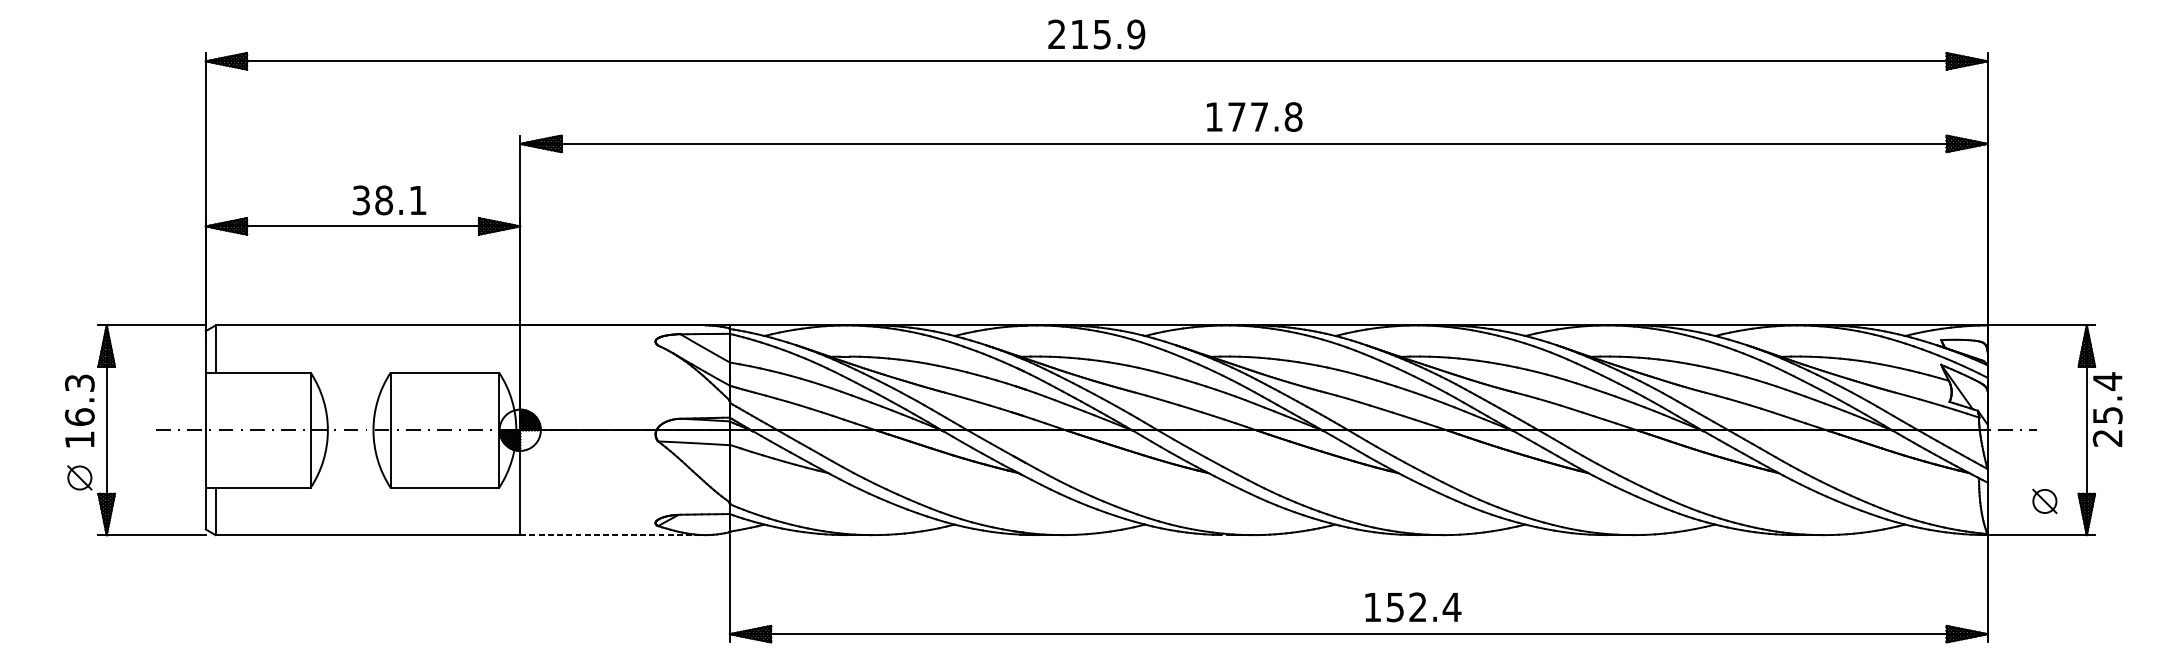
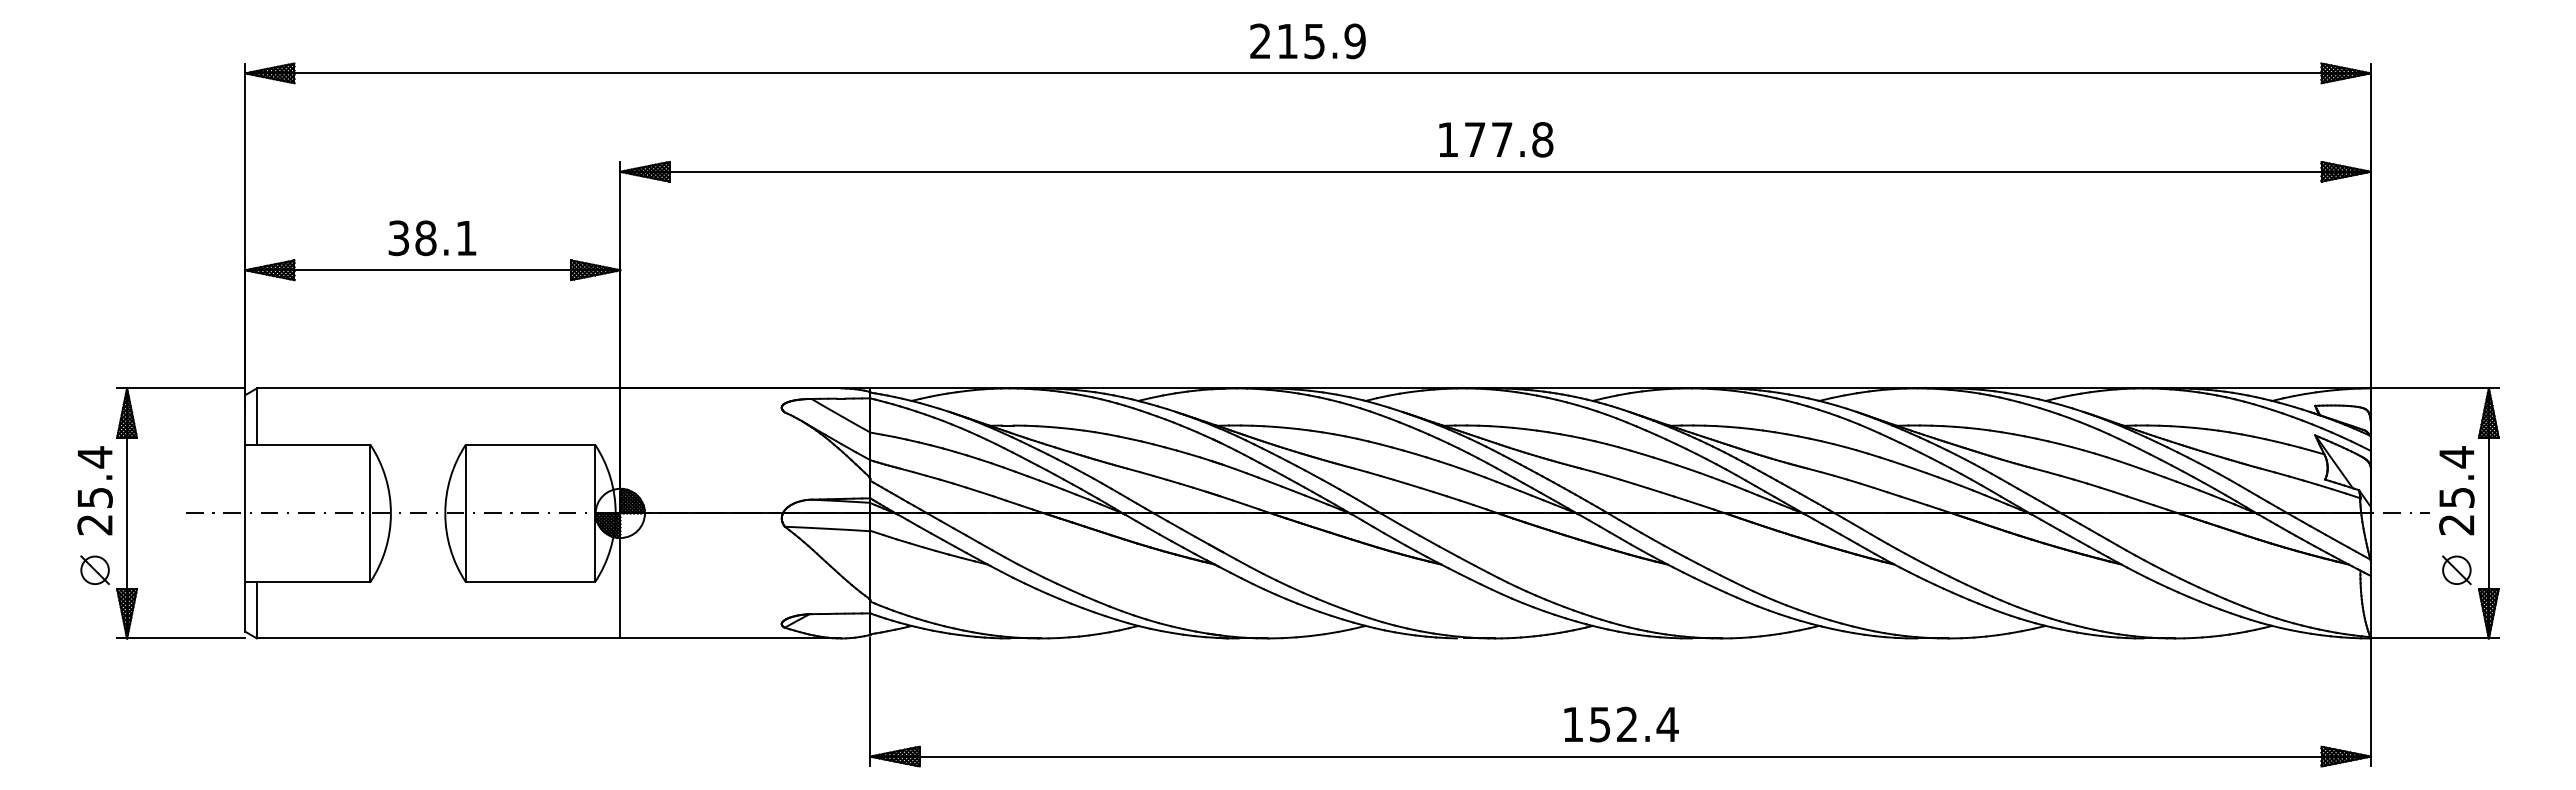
text: (389, 200) -> (432, 238), moved
text: (2107, 409) -> (2456, 490), moved
text: (79, 411) -> (94, 490), 16.3 -> 25.4
part: (2044, 501) -> (2456, 570), moved
line: (612, 535) -> (730, 638), dashed -> solid
text: (1413, 607) -> (1621, 724), moved

